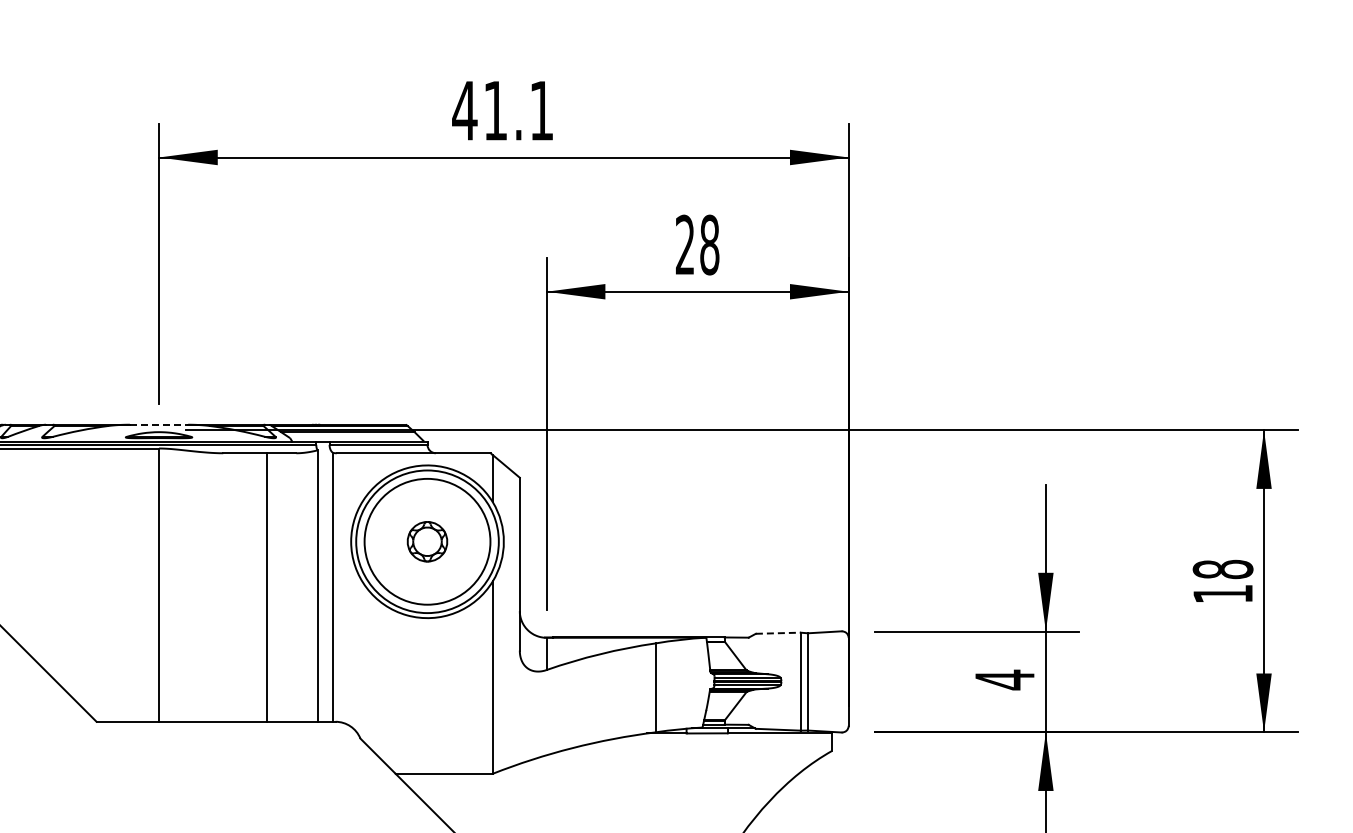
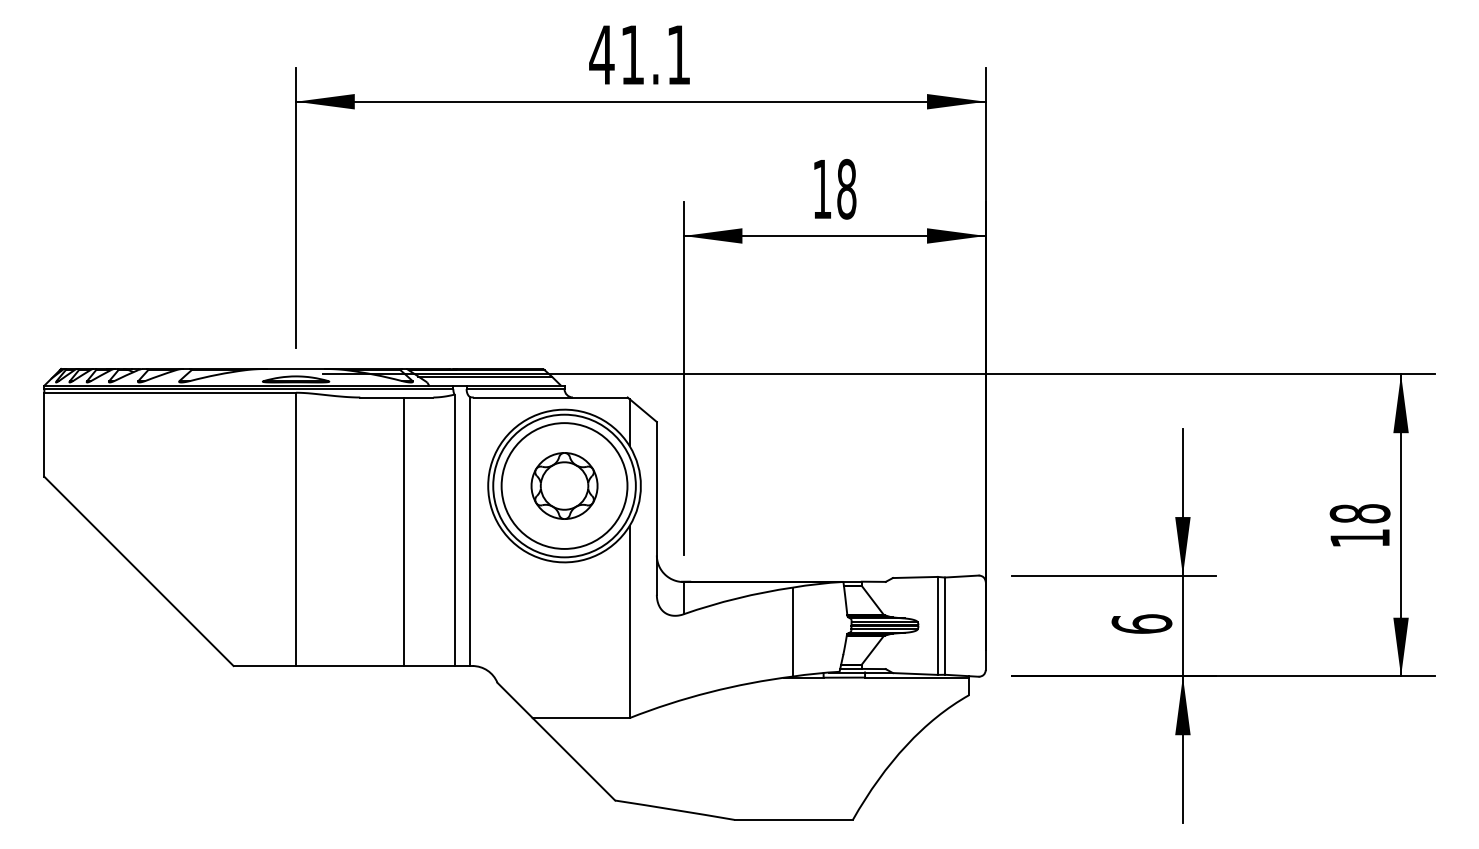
text: (685, 244) -> (822, 188), 28 -> 18
line: (159, 424) -> (296, 368), dashed -> solid
part: (427, 541) -> (564, 485), size x1.67
line: (778, 633) -> (915, 577), dashed -> solid
text: (1004, 679) -> (1141, 623), 4 -> 6

